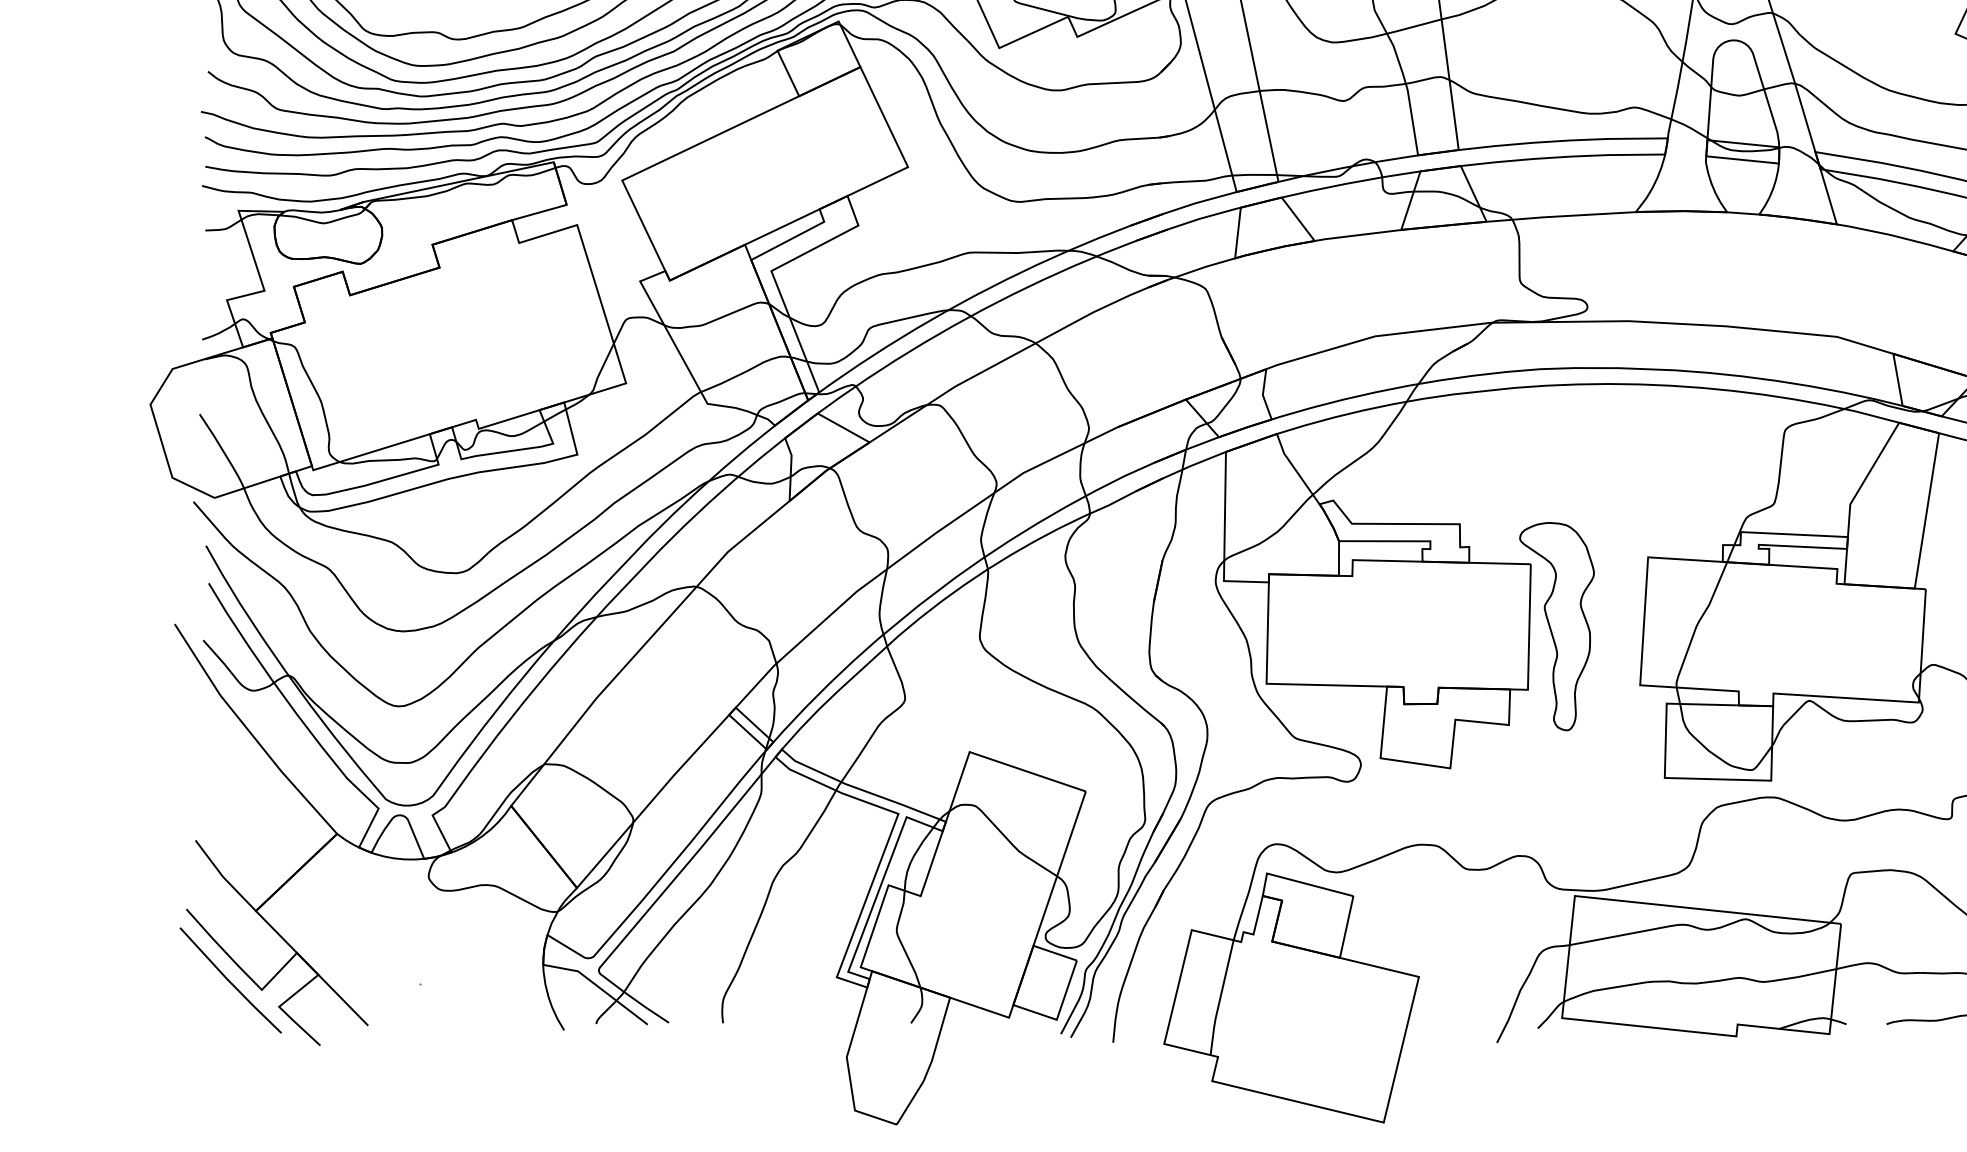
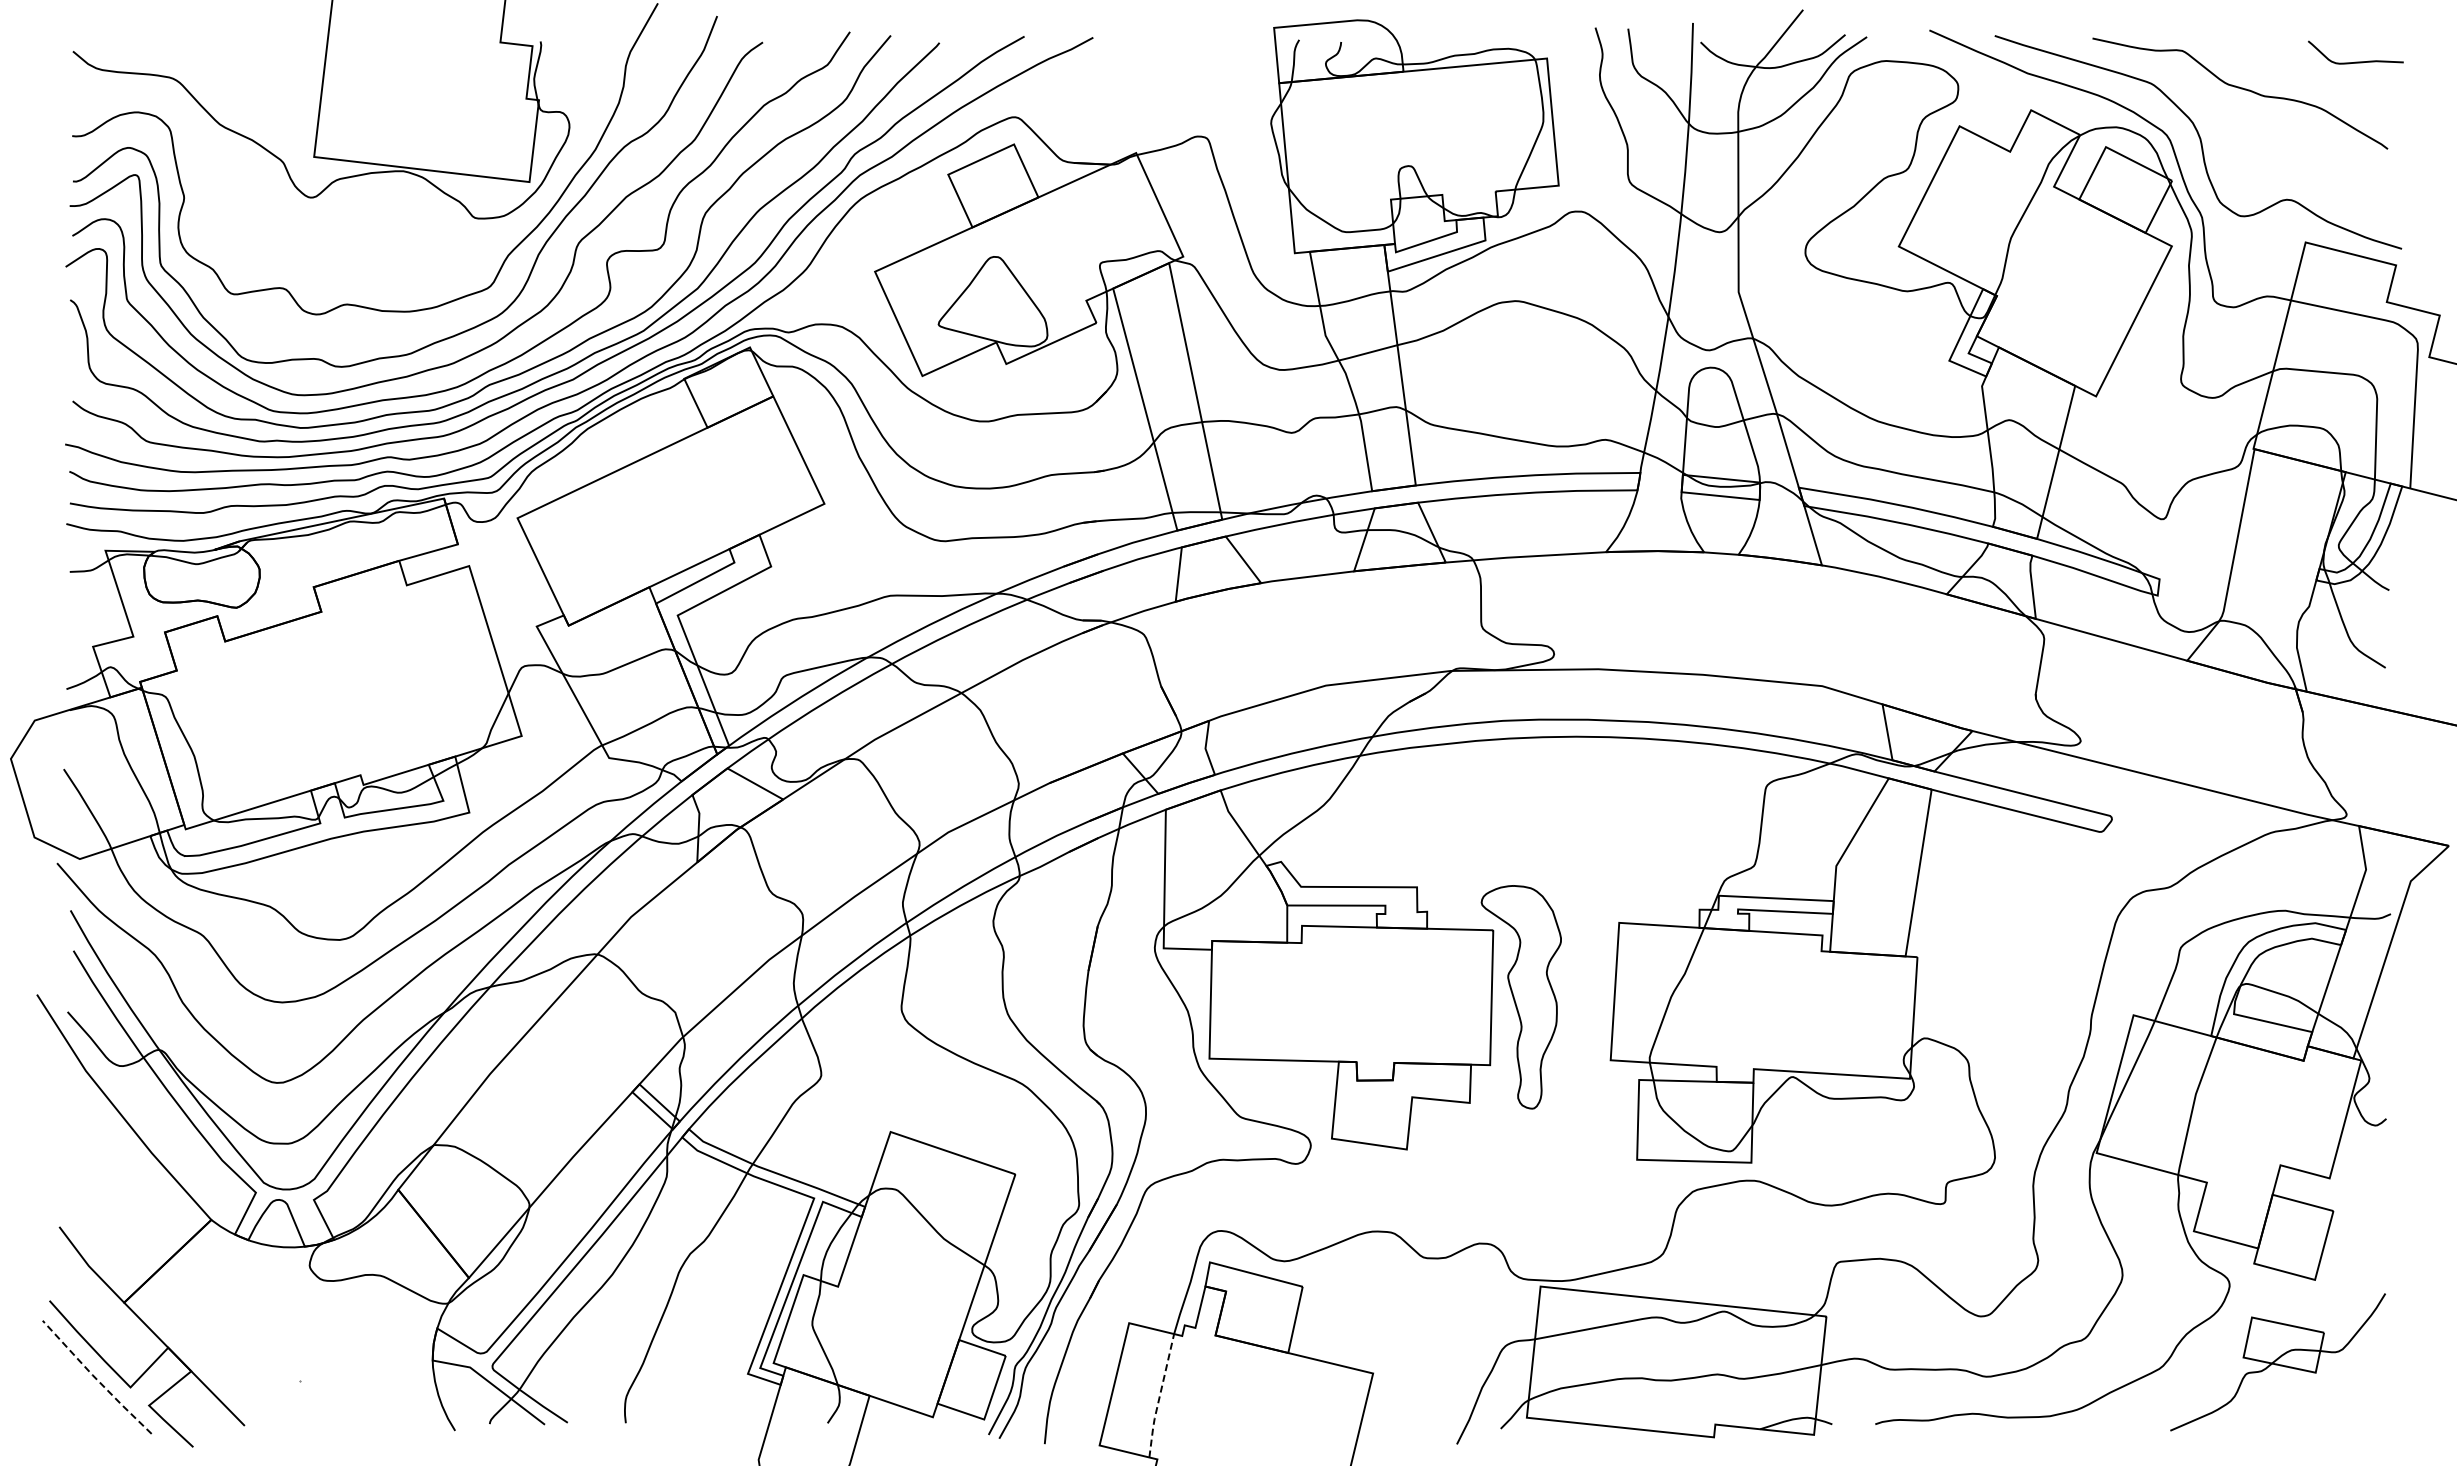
line: (230, 981) -> (96, 1378), solid -> dashed
line: (1220, 999) -> (1159, 1397), solid -> dashed

